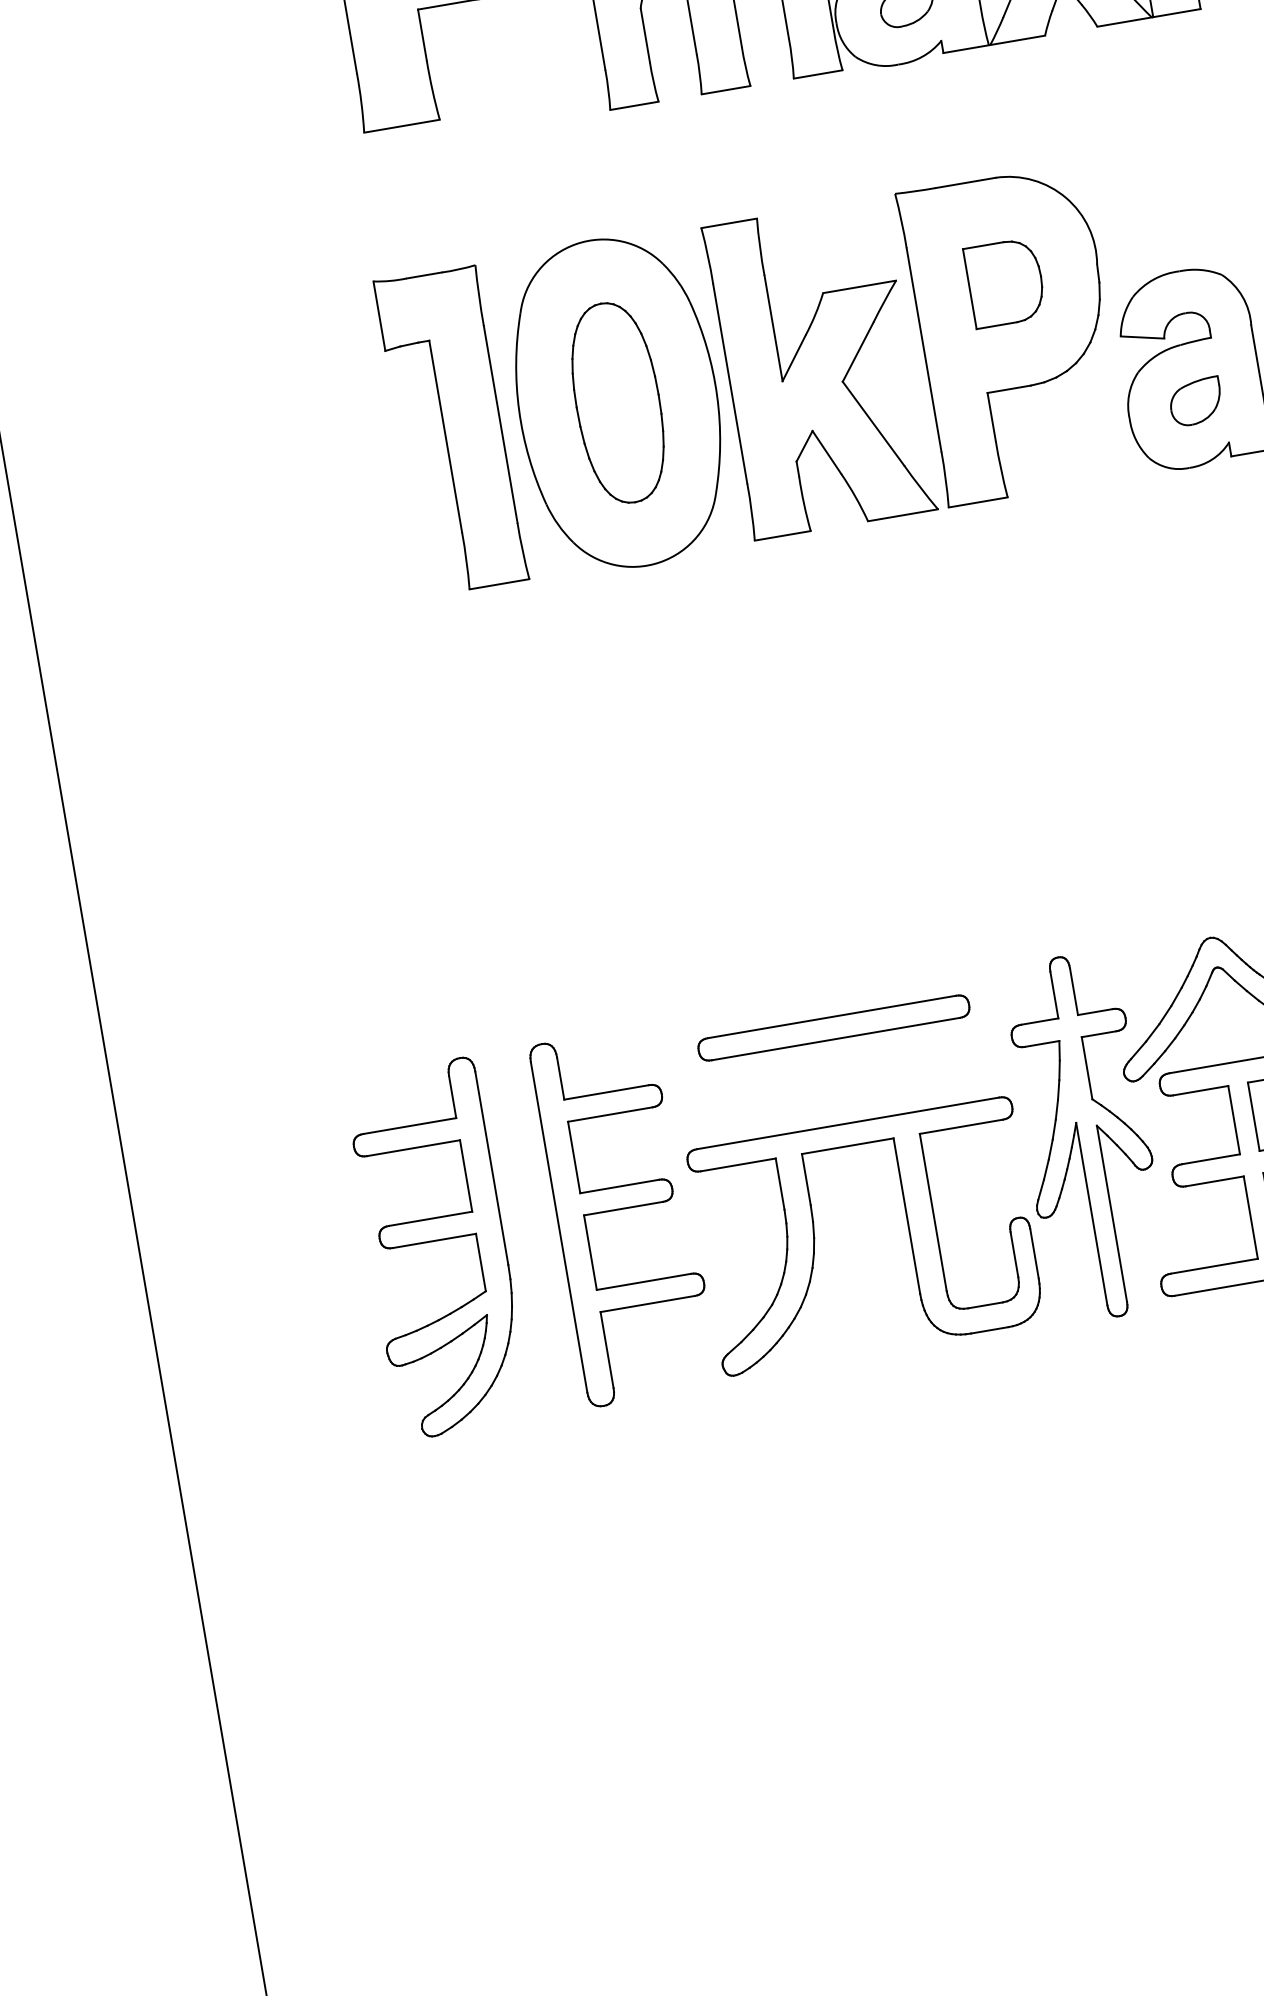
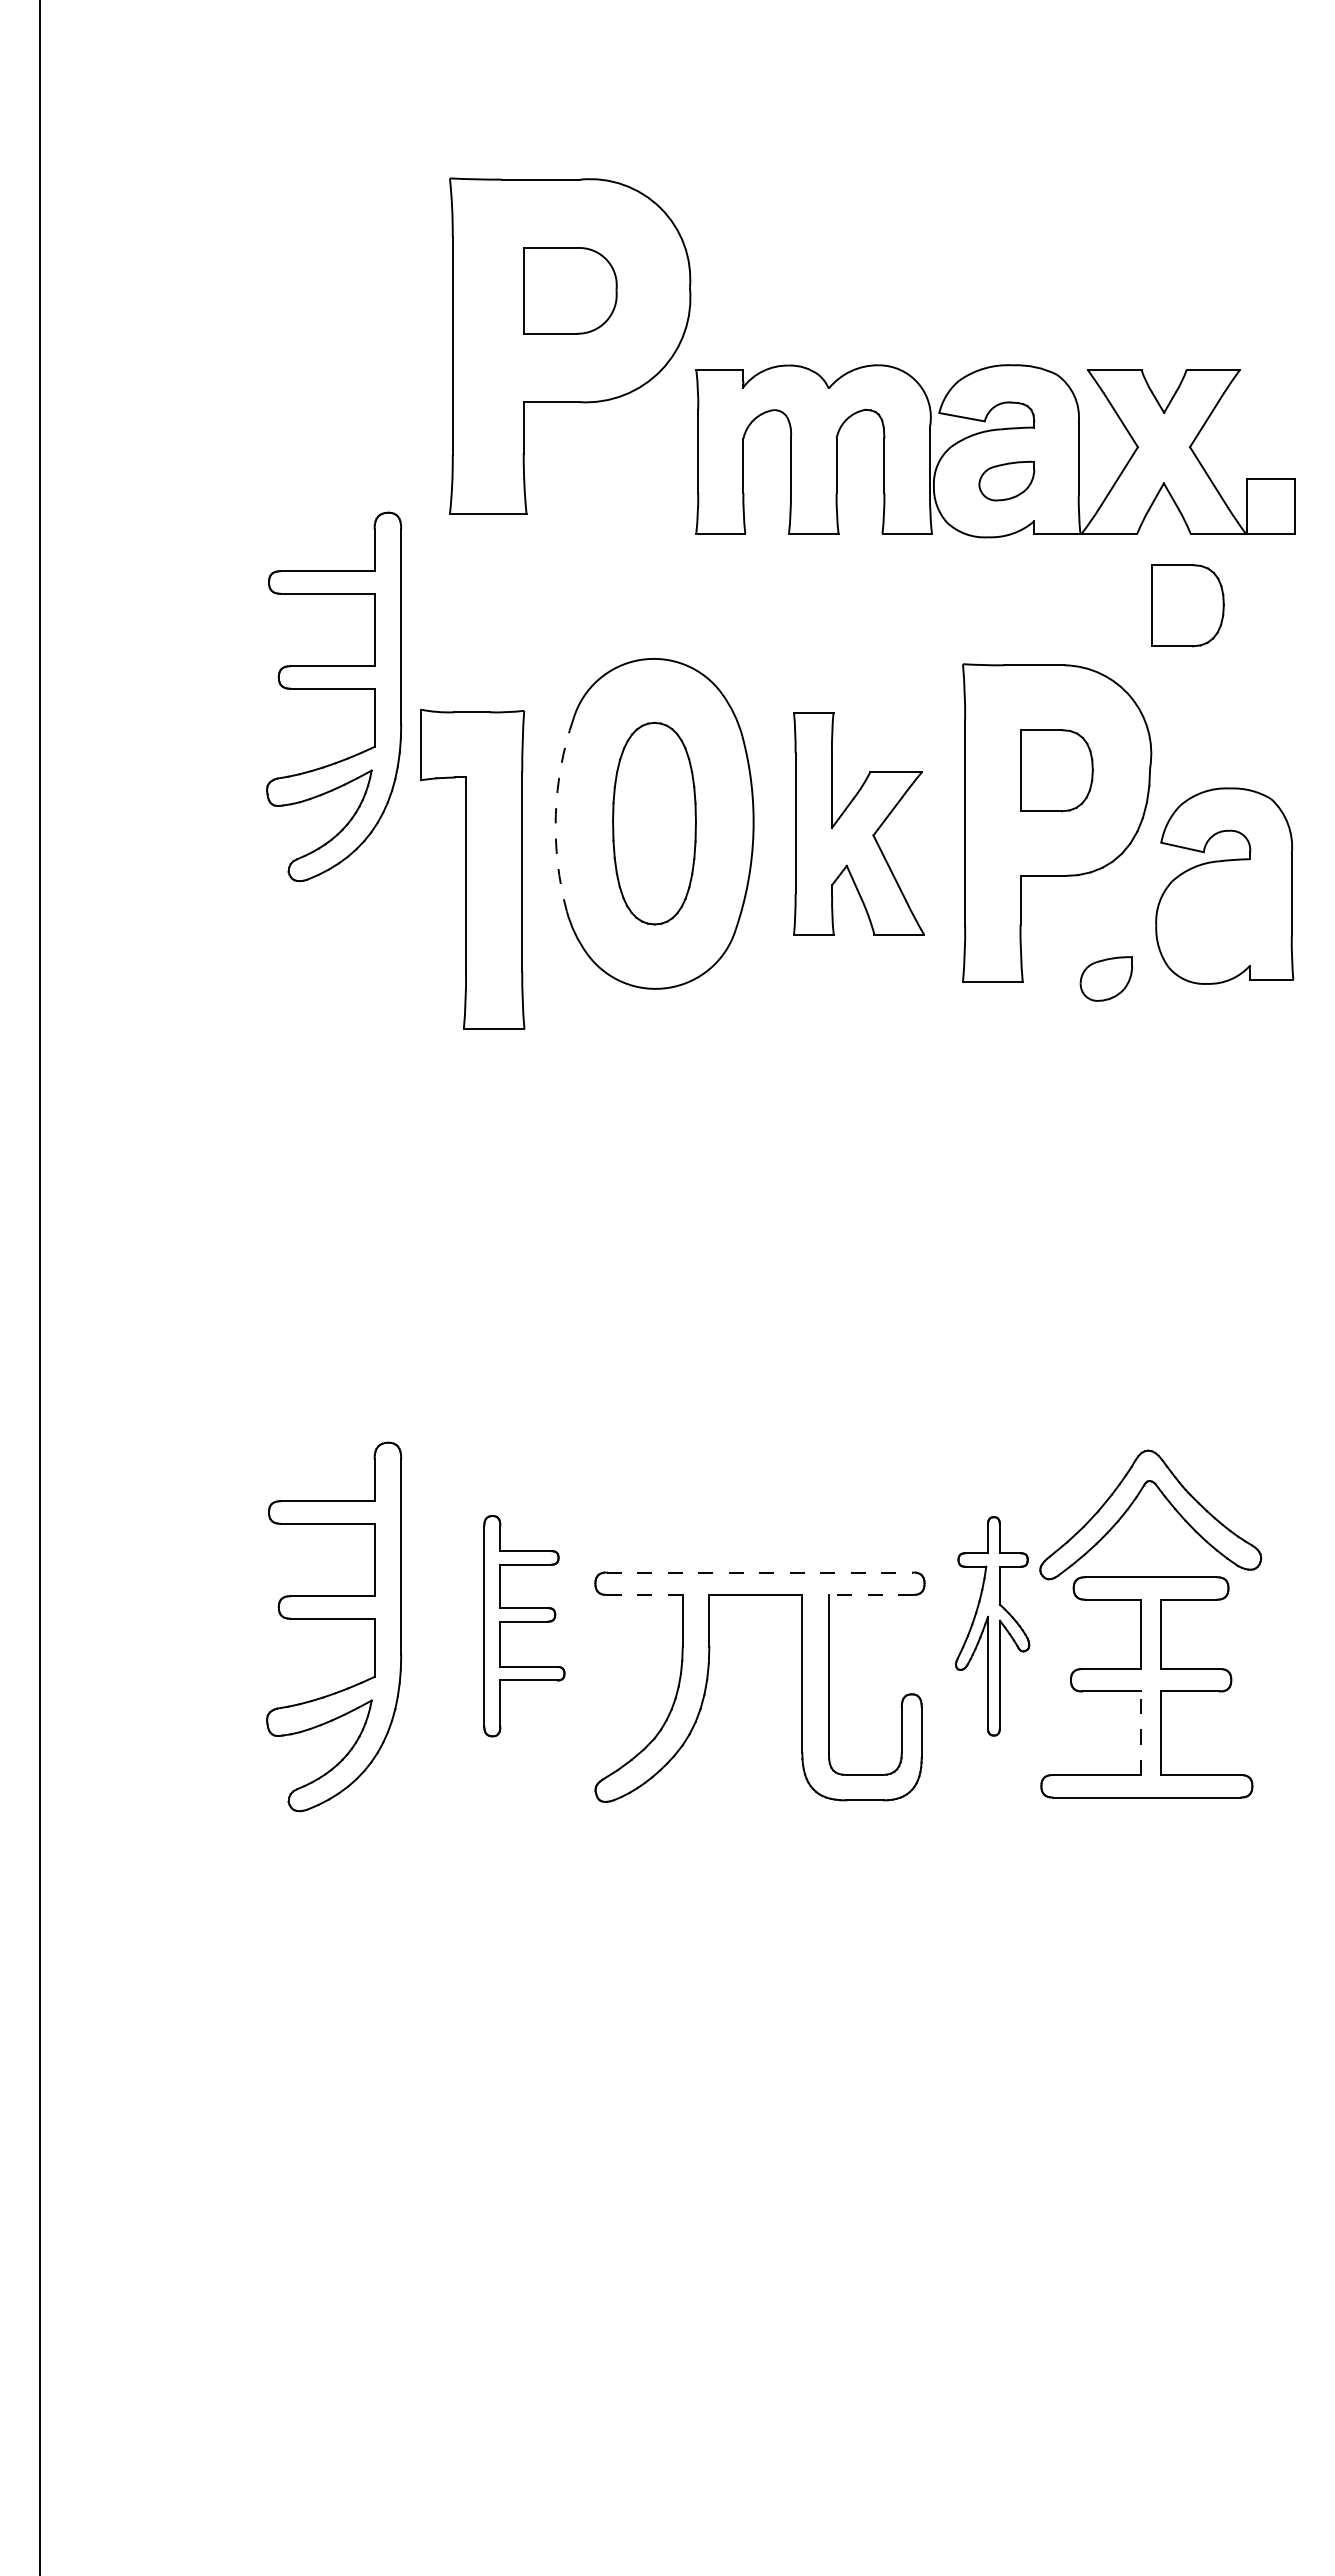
part: (1106, 98) -> (1187, 605), added
part: (279, 324) -> (334, 689), added
part: (819, 368) -> (858, 823), size x0.7
part: (1194, 401) -> (1105, 978), moved
arc: (518, 410) -> (555, 814), solid -> dashed
part: (451, 429) -> (472, 868), moved
part: (834, 1028) -> (762, 1476), removed
line: (848, 1123) -> (760, 1572), solid -> dashed
line: (960, 1126) -> (870, 1594), solid -> dashed
part: (1086, 1137) -> (992, 1626), size x0.6
line: (737, 1164) -> (644, 1594), solid -> dashed
part: (624, 1215) -> (524, 1625), size x0.6
line: (1251, 1217) -> (1141, 1733), solid -> dashed

